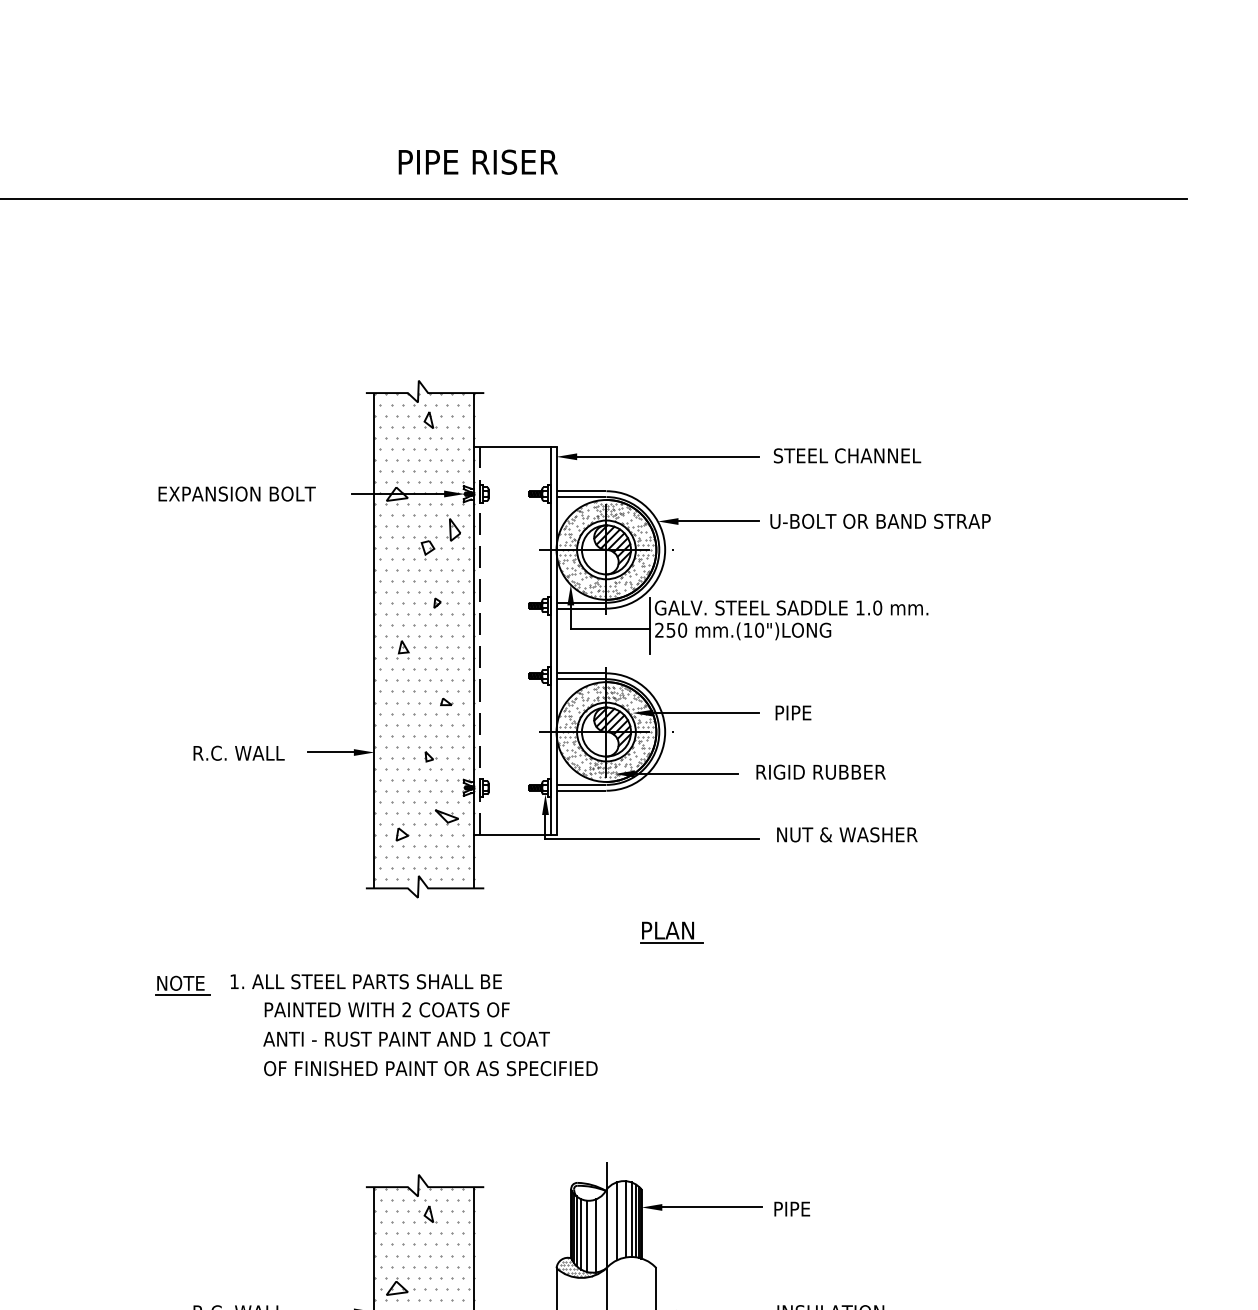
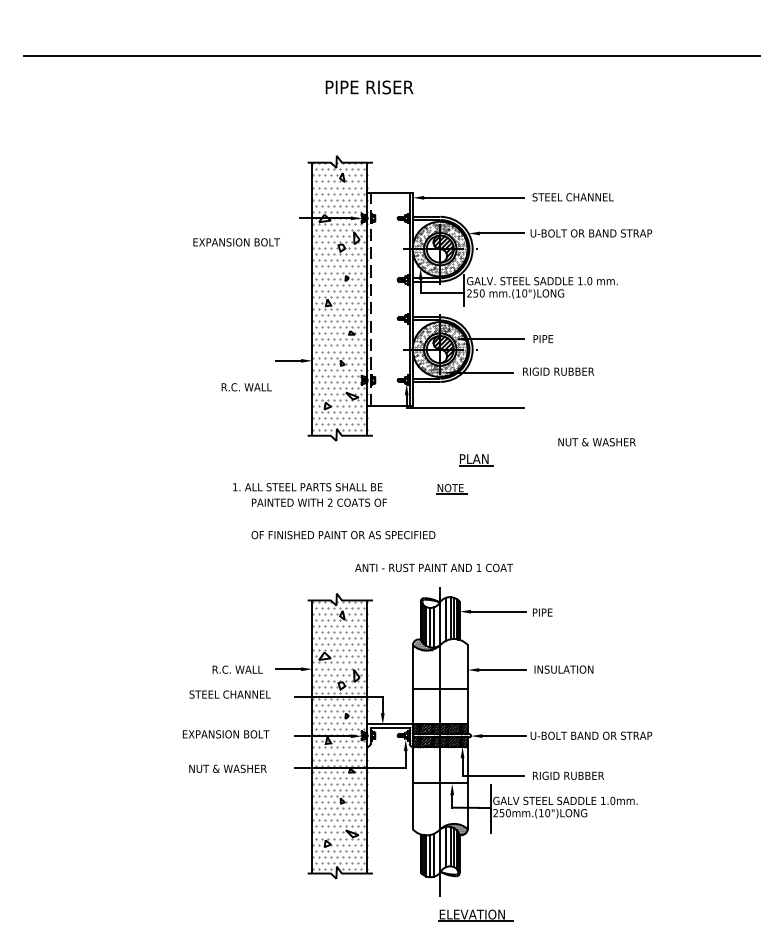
text: (478, 162) -> (369, 87), moved
text: (236, 494) -> (236, 242), moved
text: (238, 753) -> (246, 387), moved
text: (846, 835) -> (596, 442), moved
part: (182, 985) -> (451, 489), moved
text: (407, 1038) -> (434, 567), moved

